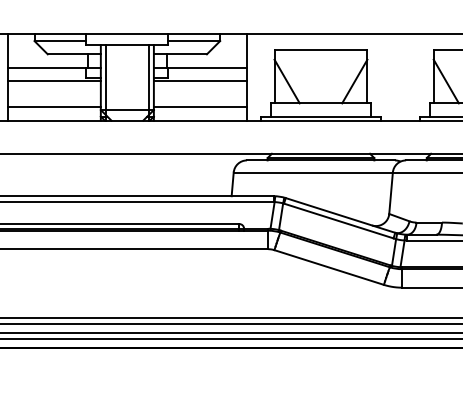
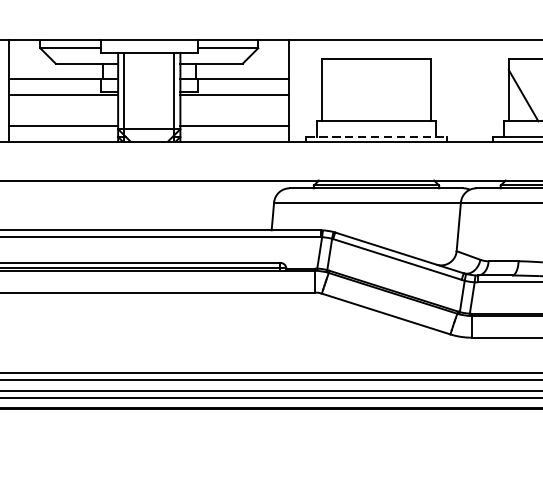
line: (286, 81) -> (336, 95), removed
line: (354, 81) -> (415, 95), removed
line: (320, 116) -> (375, 136), solid -> dashed

